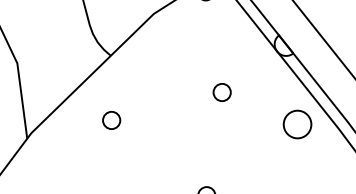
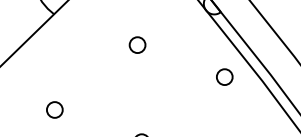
circle: (221, 92) -> (136, 45), moved
circle: (111, 120) -> (54, 110), moved
circle: (297, 124) -> (224, 77), size x0.62

